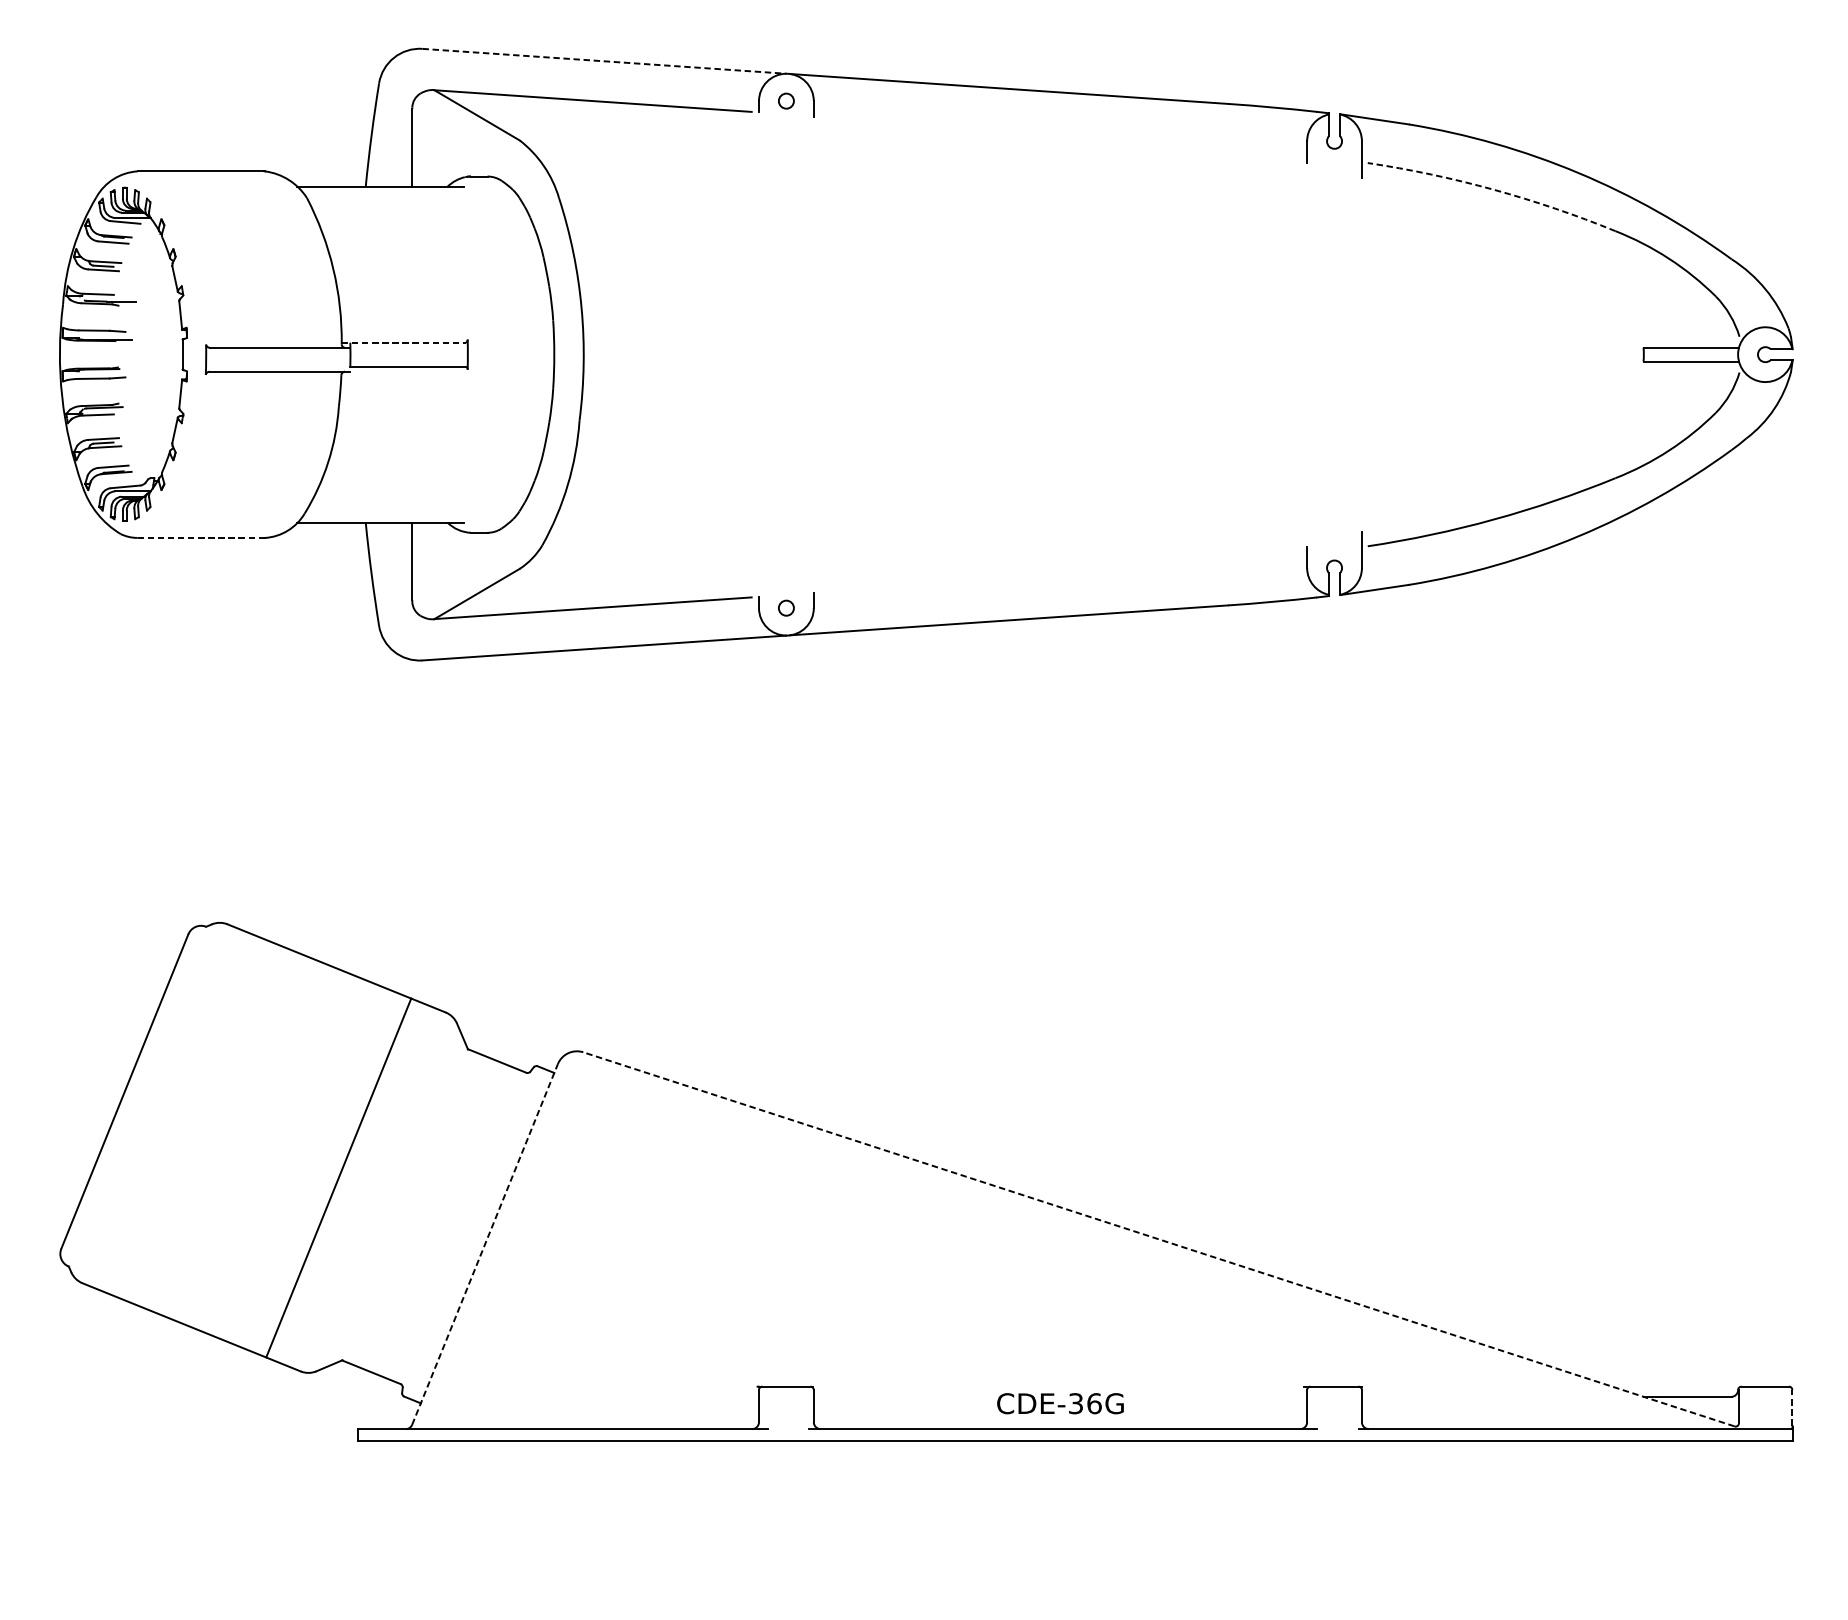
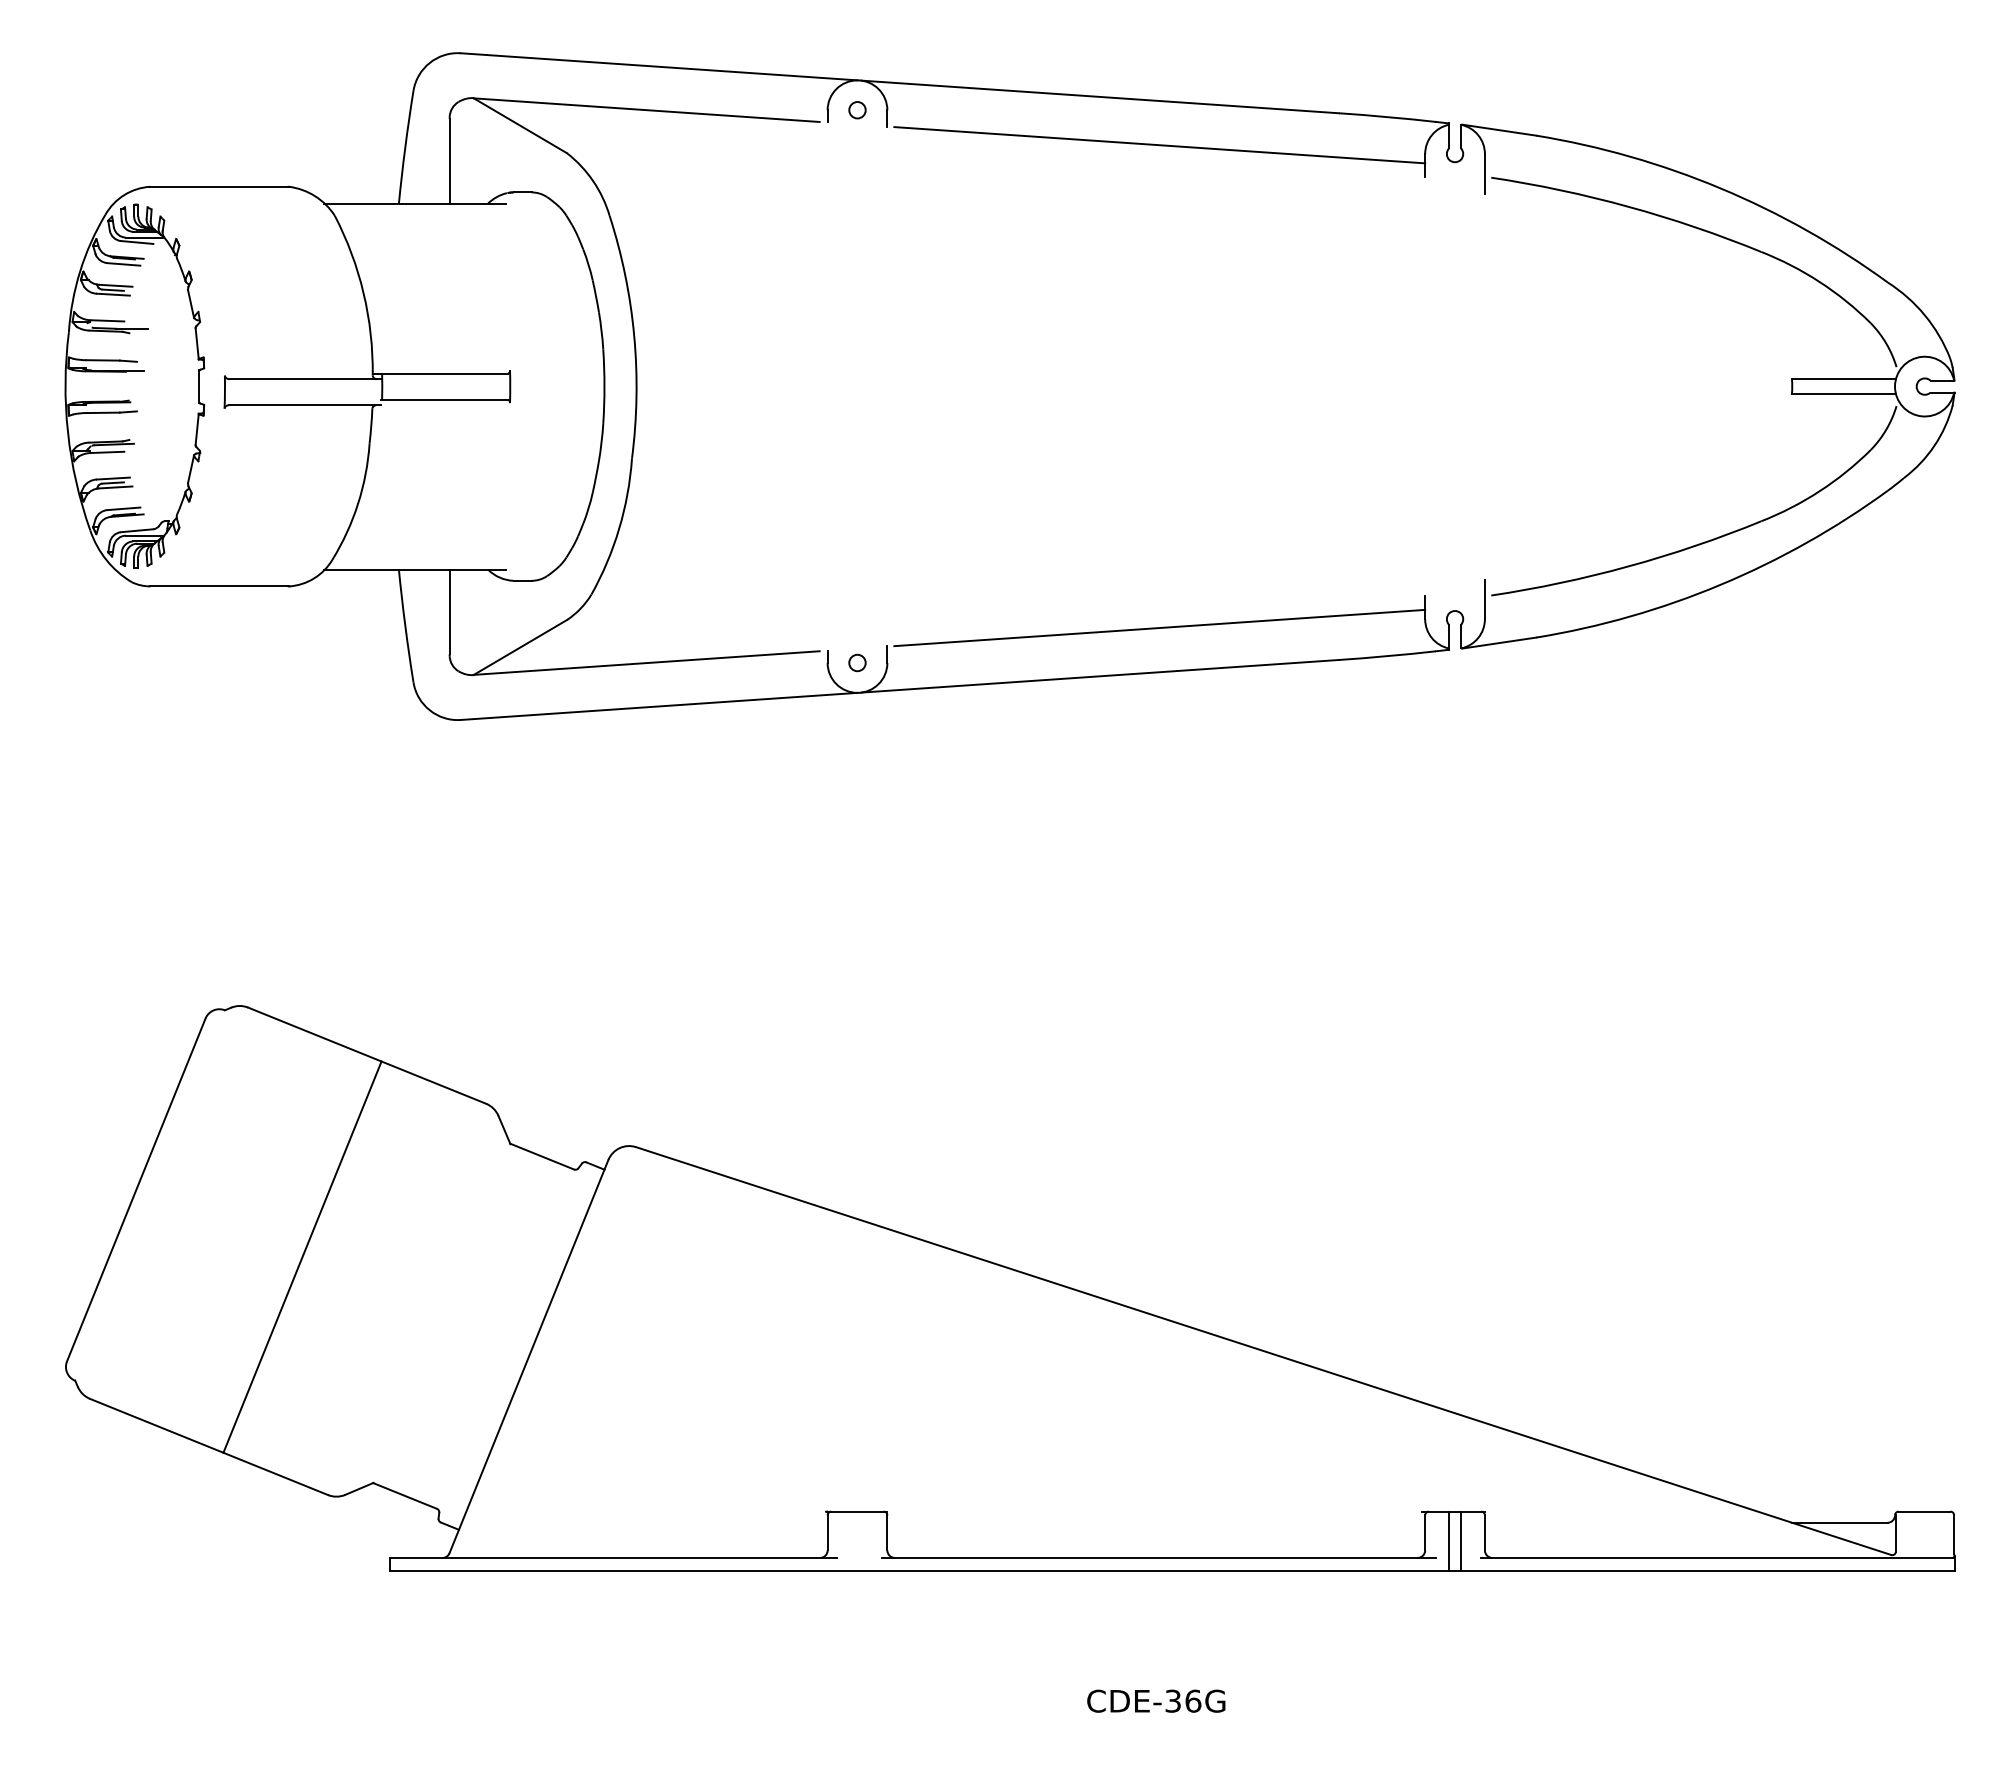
line: (604, 61) -> (659, 66), dashed -> solid
line: (1063, 133) -> (1159, 145), added
arc: (1493, 189) -> (1628, 206), dashed -> solid
line: (403, 342) -> (440, 373), dashed -> solid
line: (201, 538) -> (219, 586), dashed -> solid
line: (1063, 575) -> (1159, 627), added
line: (338, 1177) -> (302, 1256), moved
line: (1158, 1239) -> (1263, 1351), dashed -> solid
line: (485, 1244) -> (529, 1356), dashed -> solid
text: (1060, 1403) -> (1156, 1700), moved
line: (1792, 1407) -> (1954, 1534), dashed -> solid
line: (1329, 1414) -> (1449, 1541), added
line: (1340, 1414) -> (1461, 1541), added

